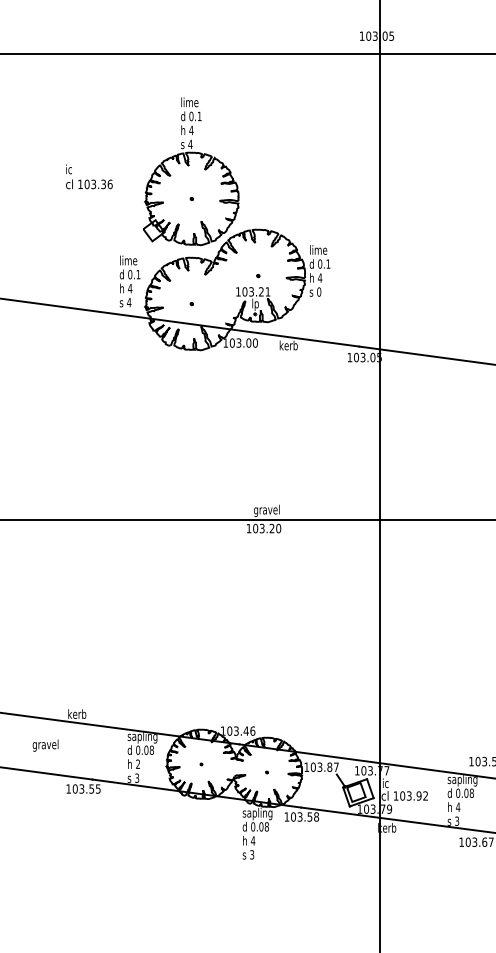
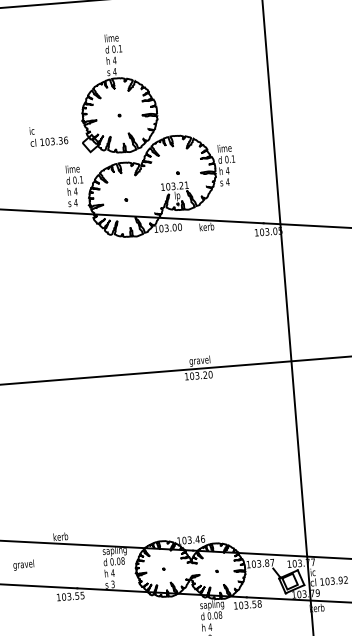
text: (89, 176) -> (48, 135), moved
text: (319, 291) -> (228, 181), 0 -> 4
text: (45, 745) -> (23, 565), moved
text: (137, 763) -> (112, 572), 2 -> 4

